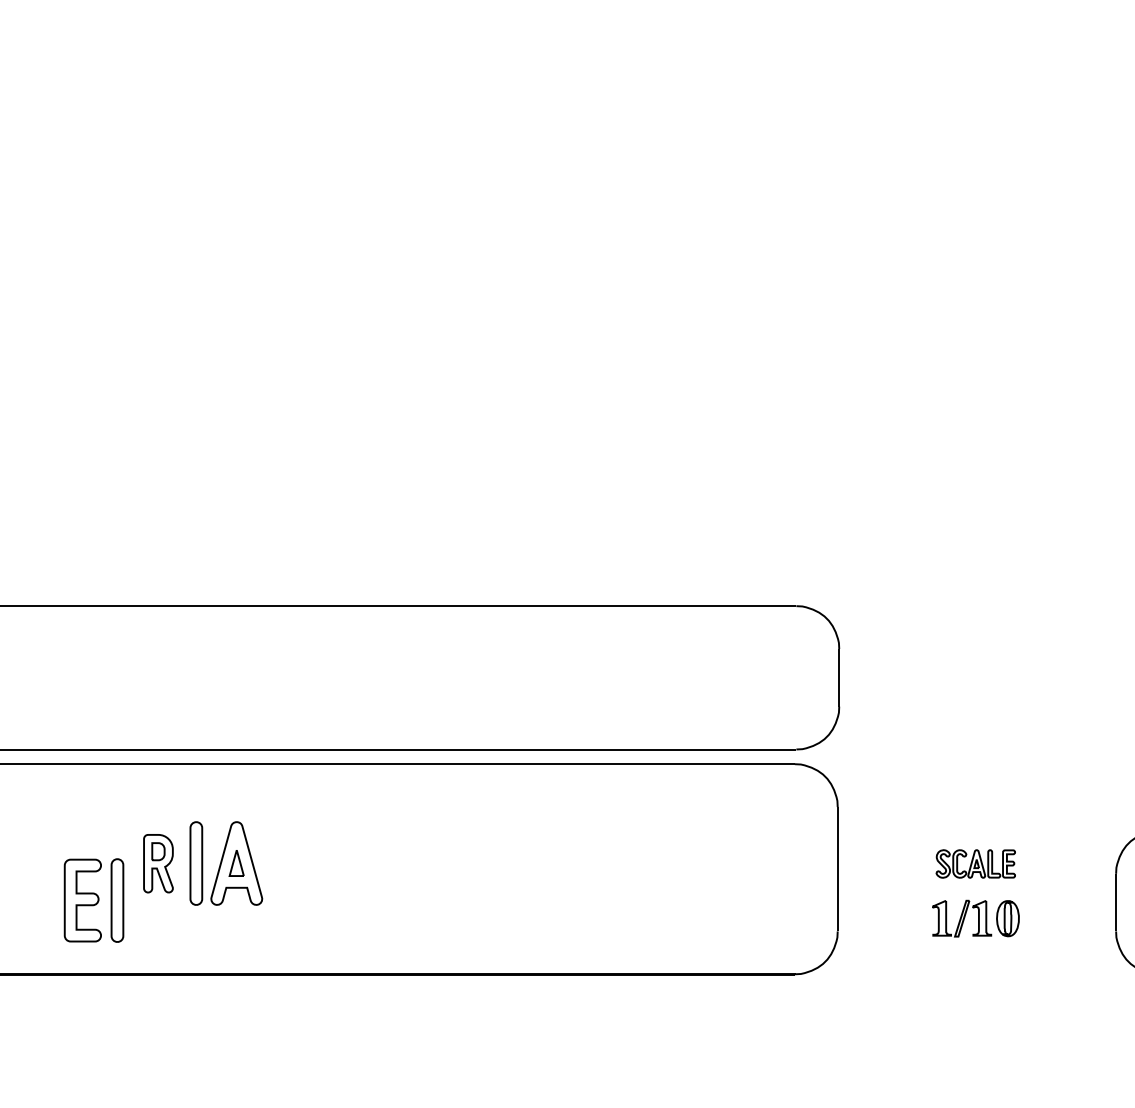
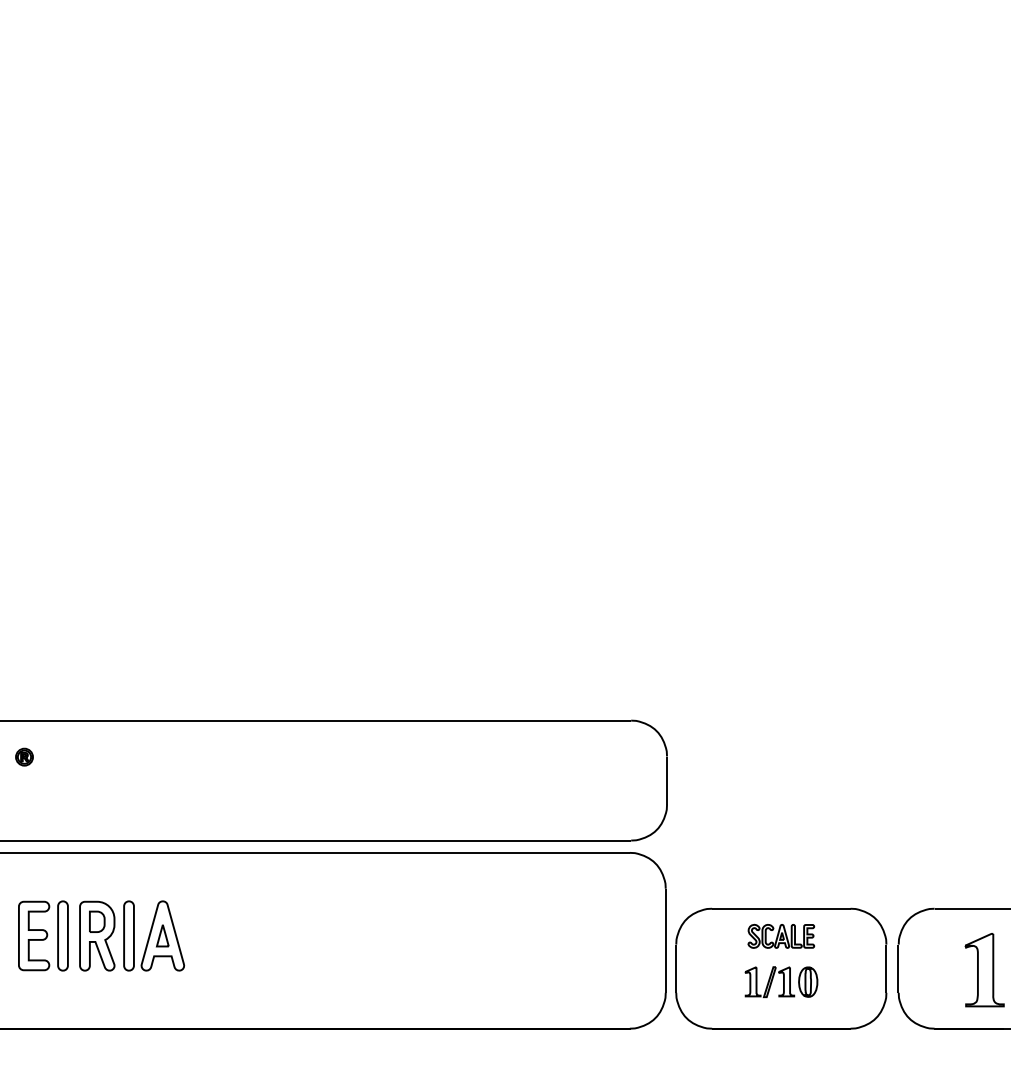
part: (71, 649) -> (24, 756), added
part: (158, 862) -> (97, 935), size x1.43
part: (94, 899) -> (43, 935), moved
part: (976, 902) -> (781, 968), added

